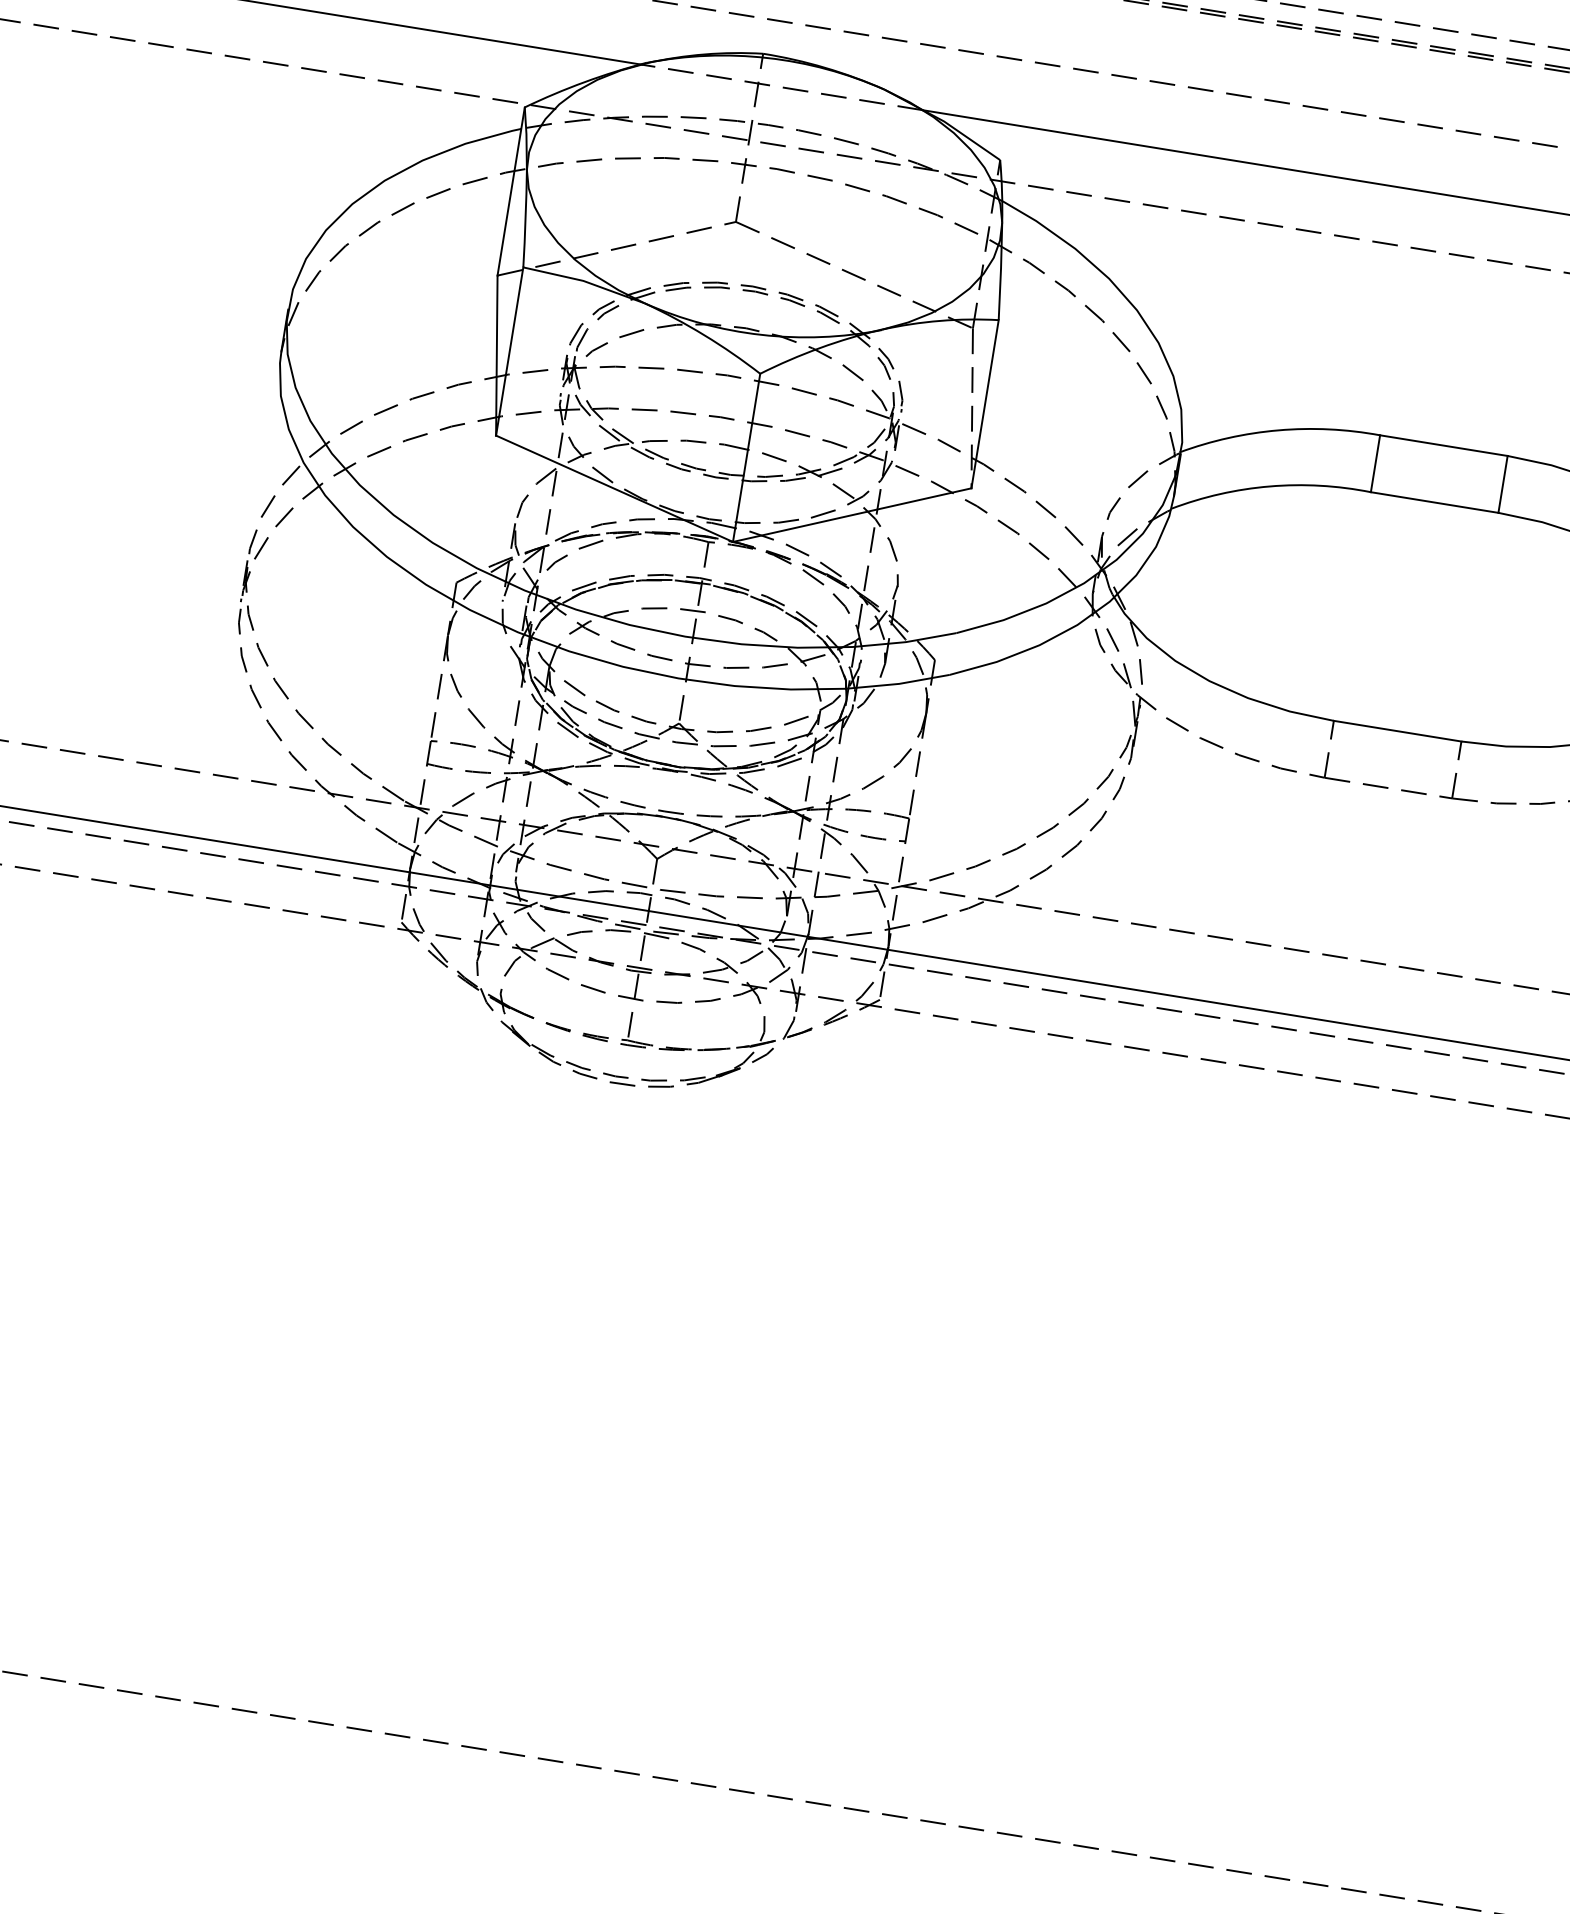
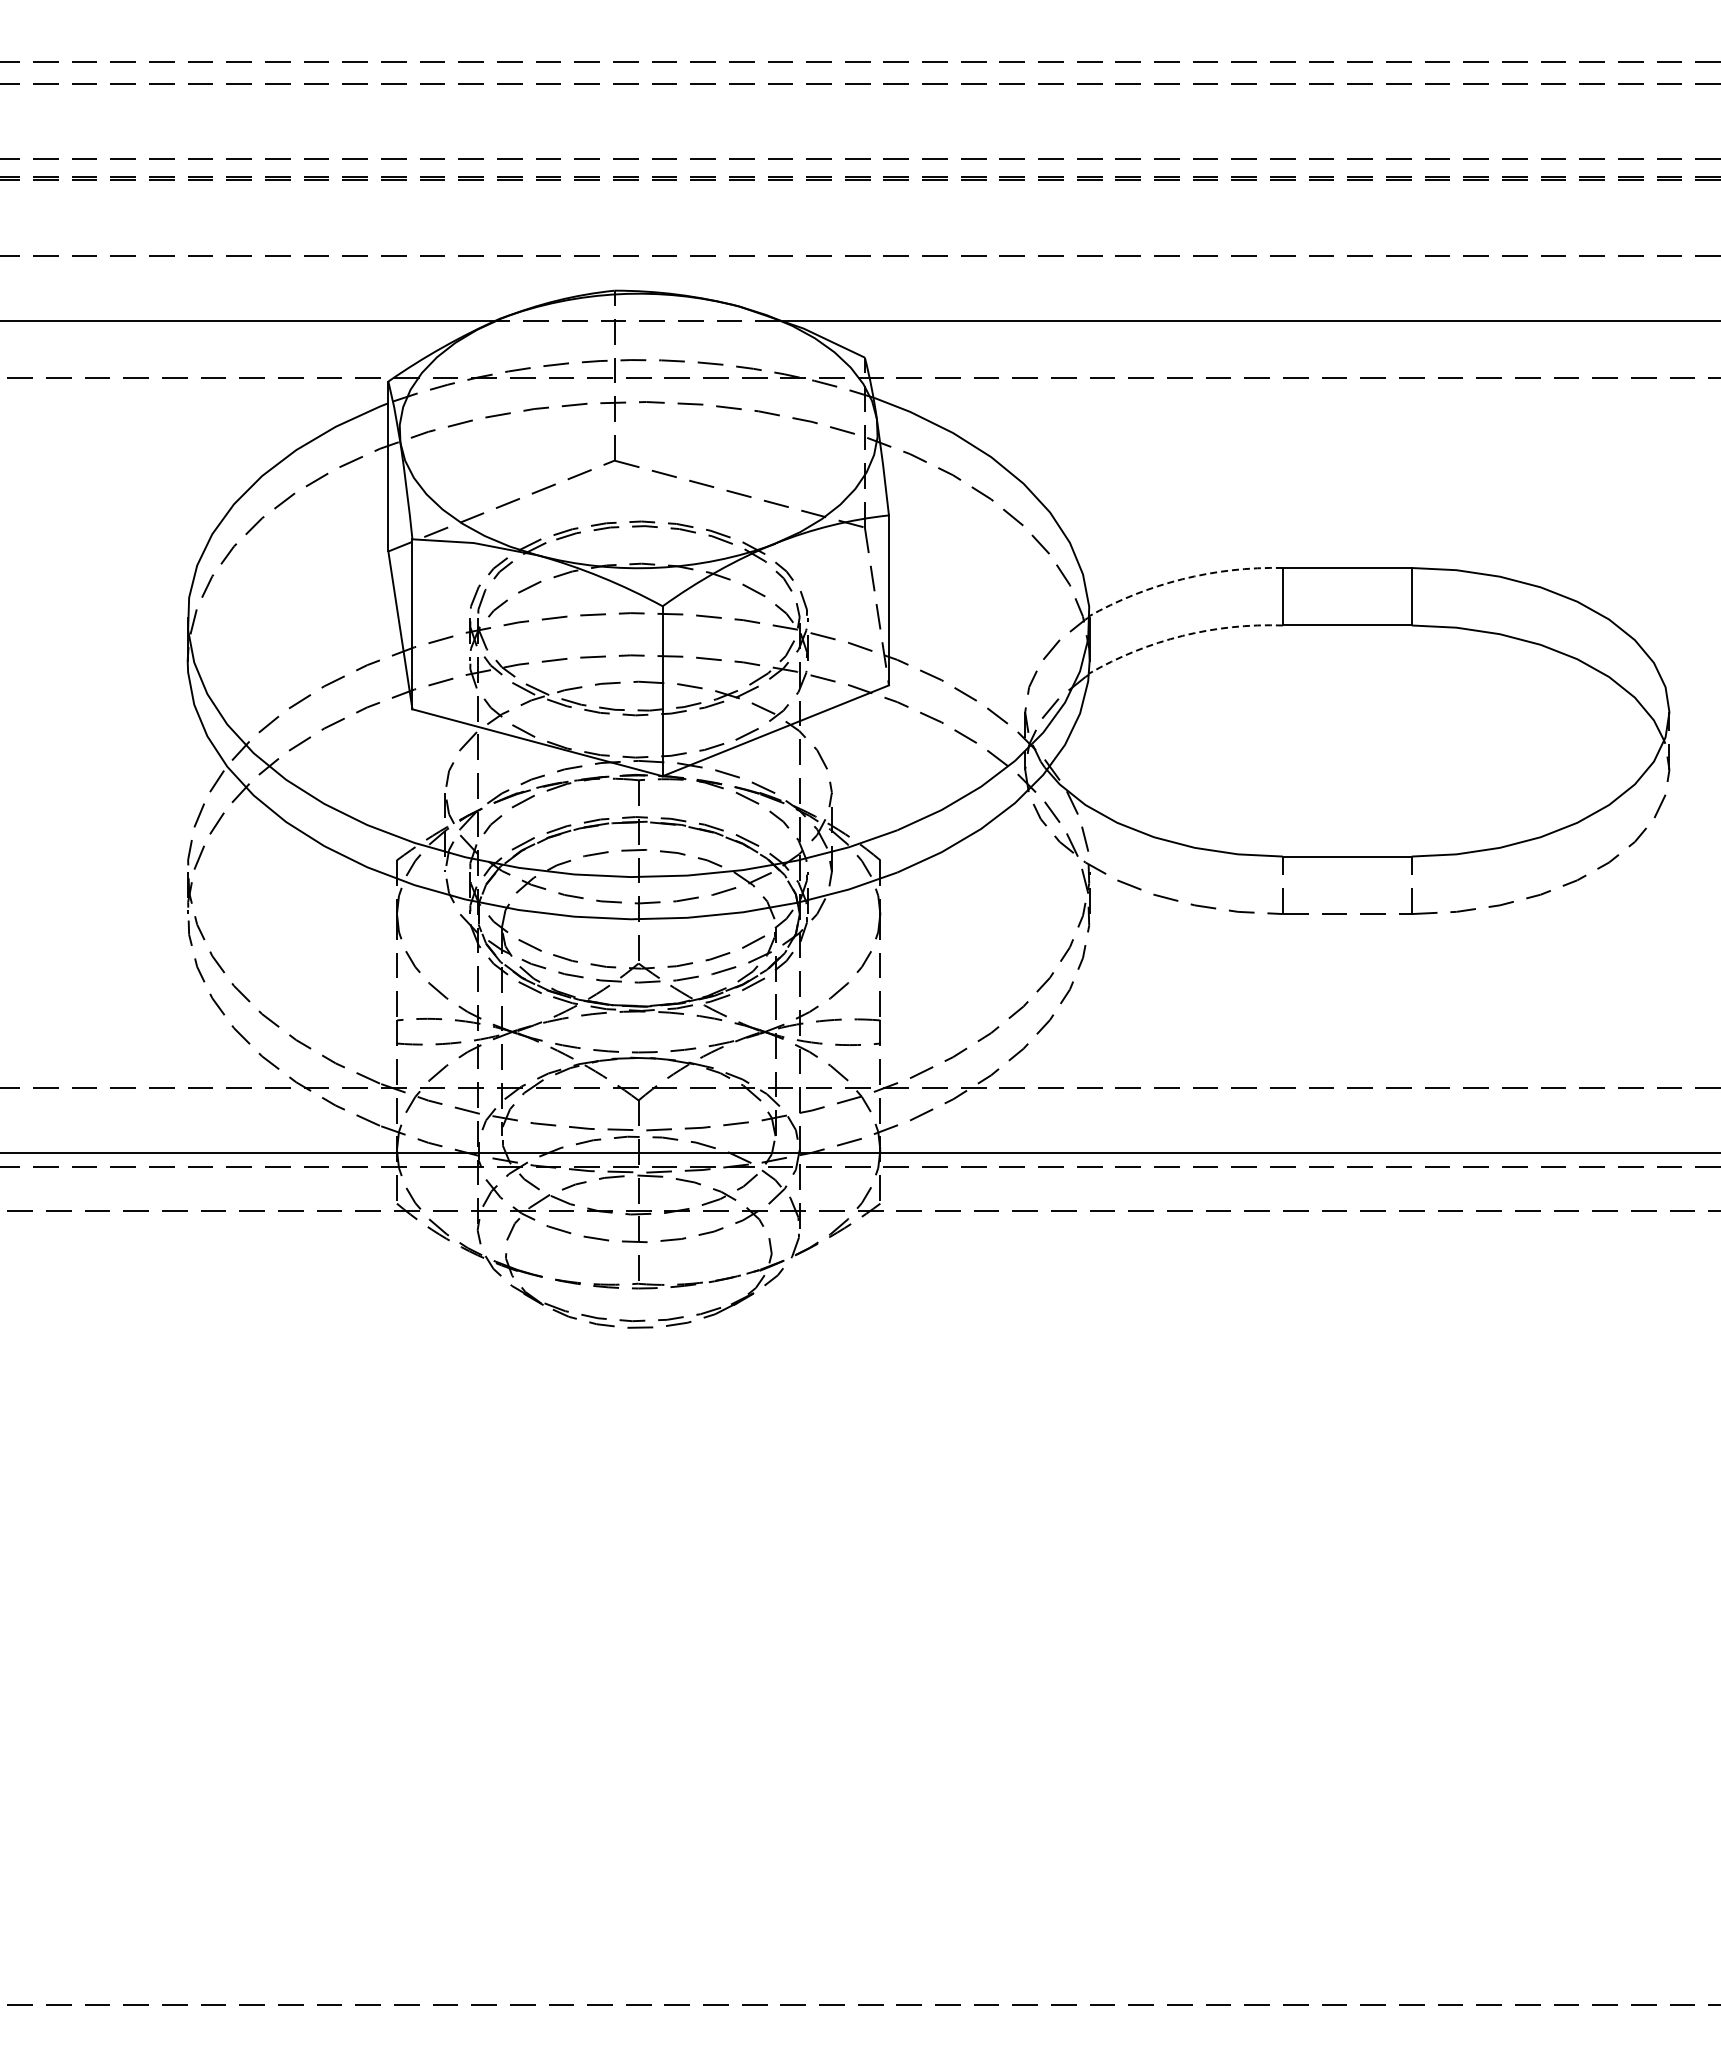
arc: (1278, 430) -> (1182, 579), solid -> dashed
arc: (1269, 486) -> (1182, 635), solid -> dashed

